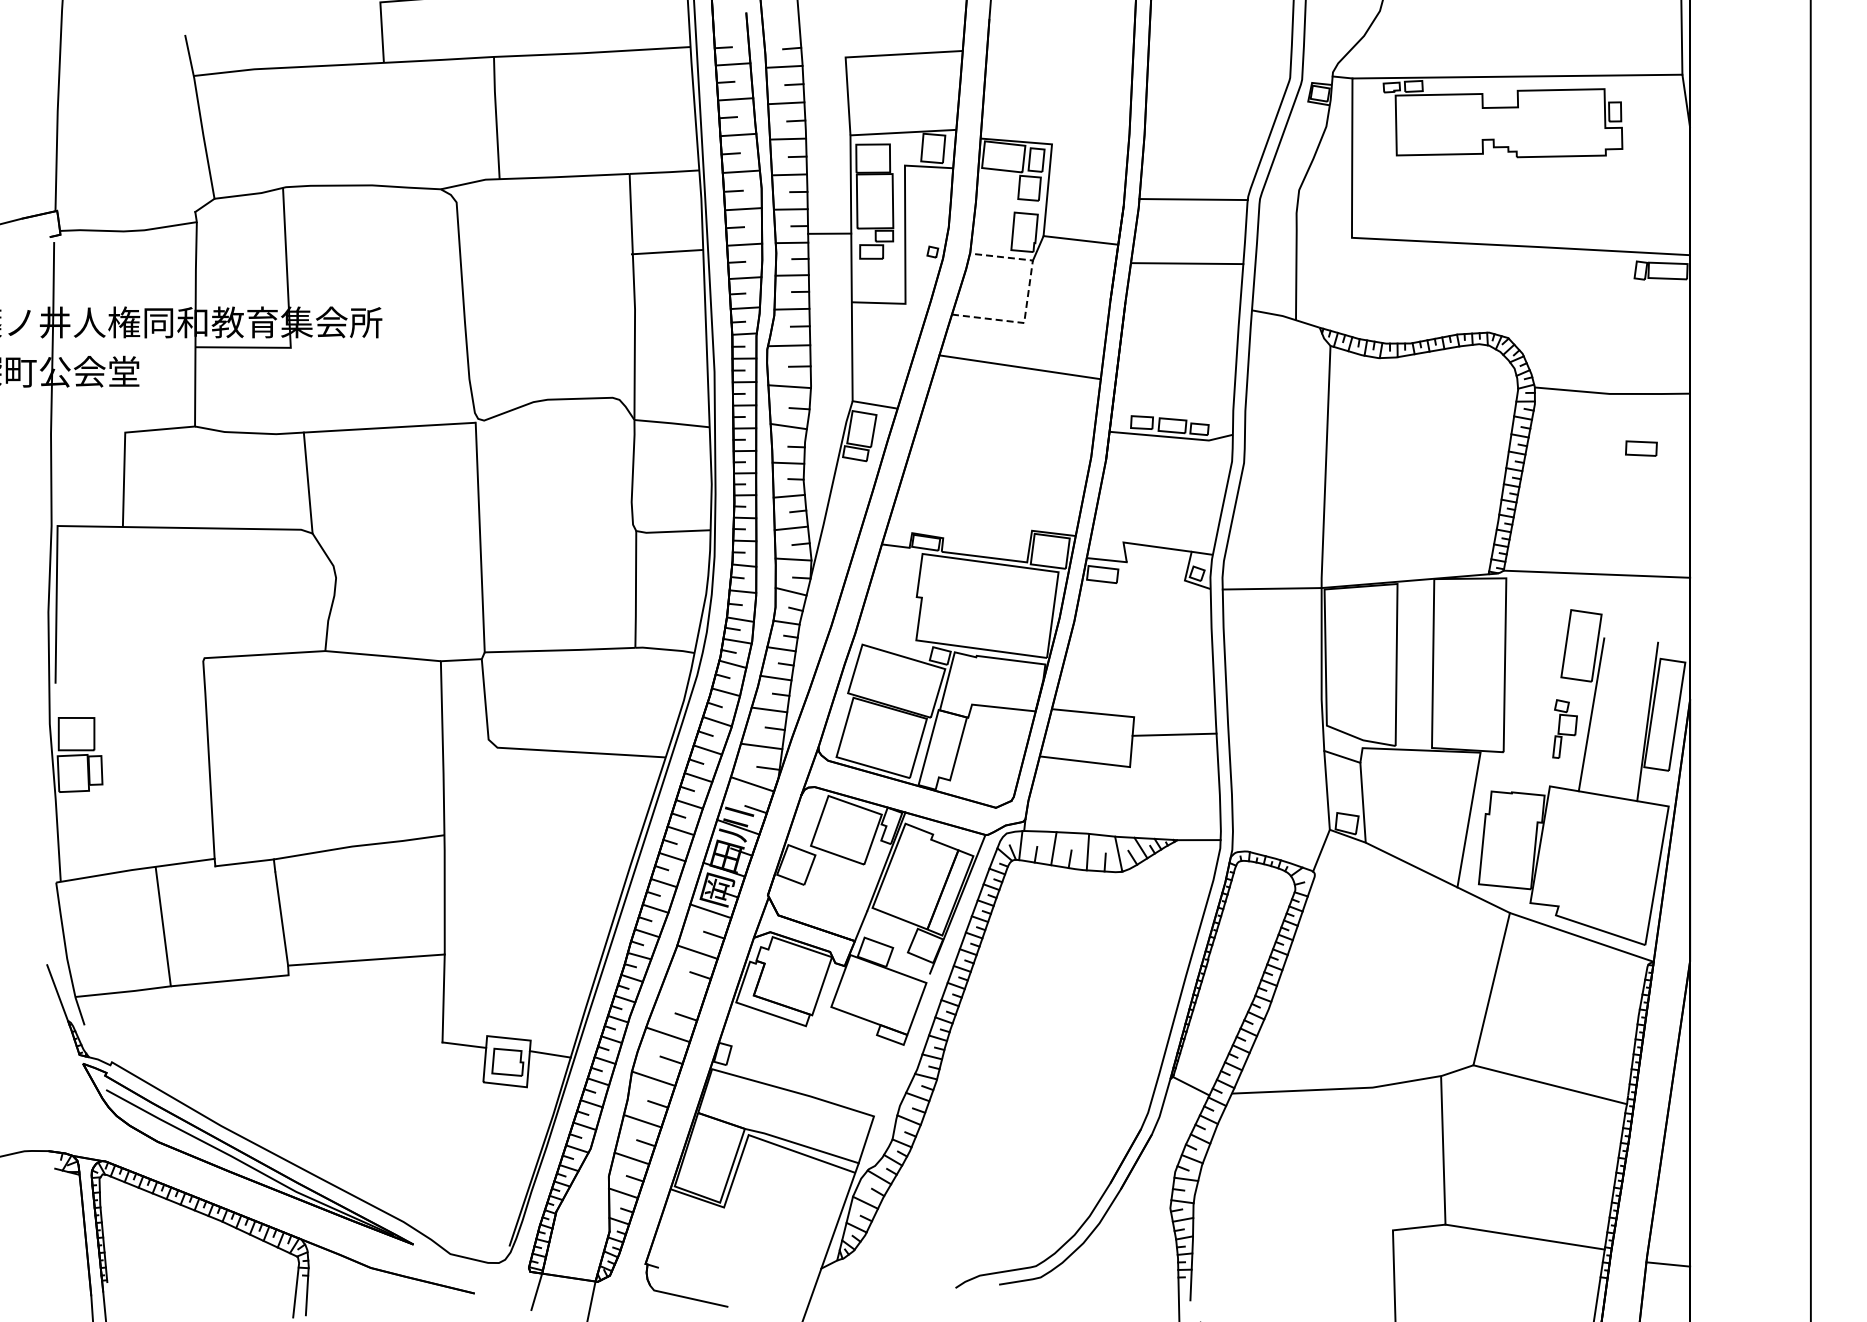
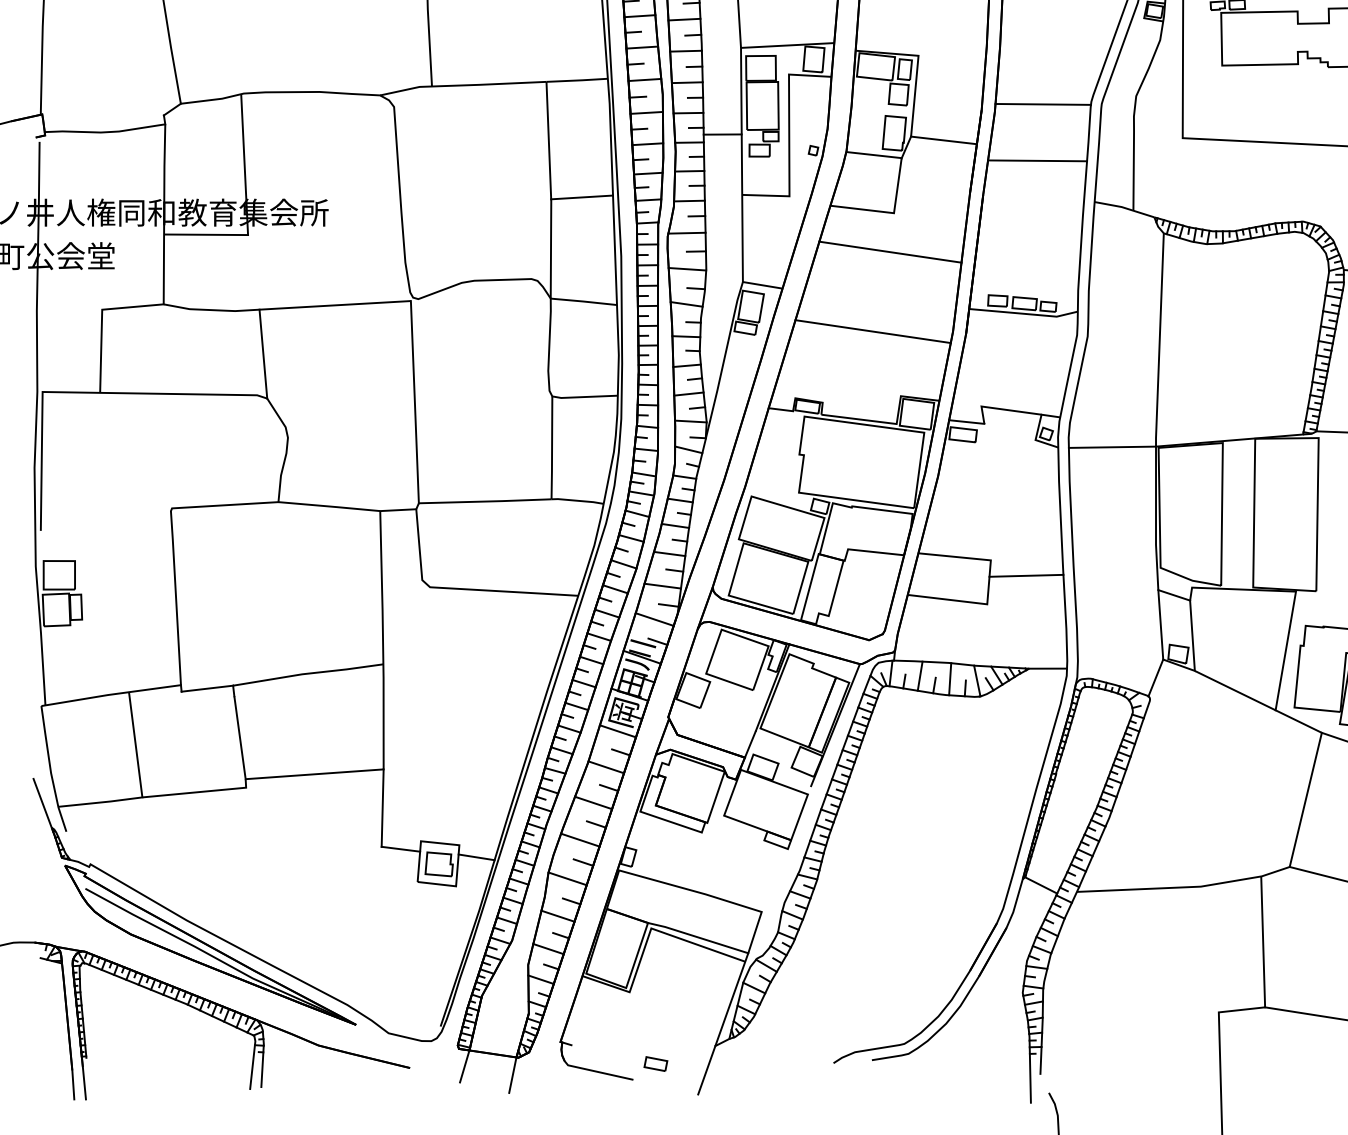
line: (666, 252) -> (581, 197), moved
line: (1028, 295) -> (897, 188), dashed -> solid
line: (1000, 457) -> (873, 331), added
line: (683, 992) -> (593, 802), added
part: (753, 1288) -> (655, 1063), added

